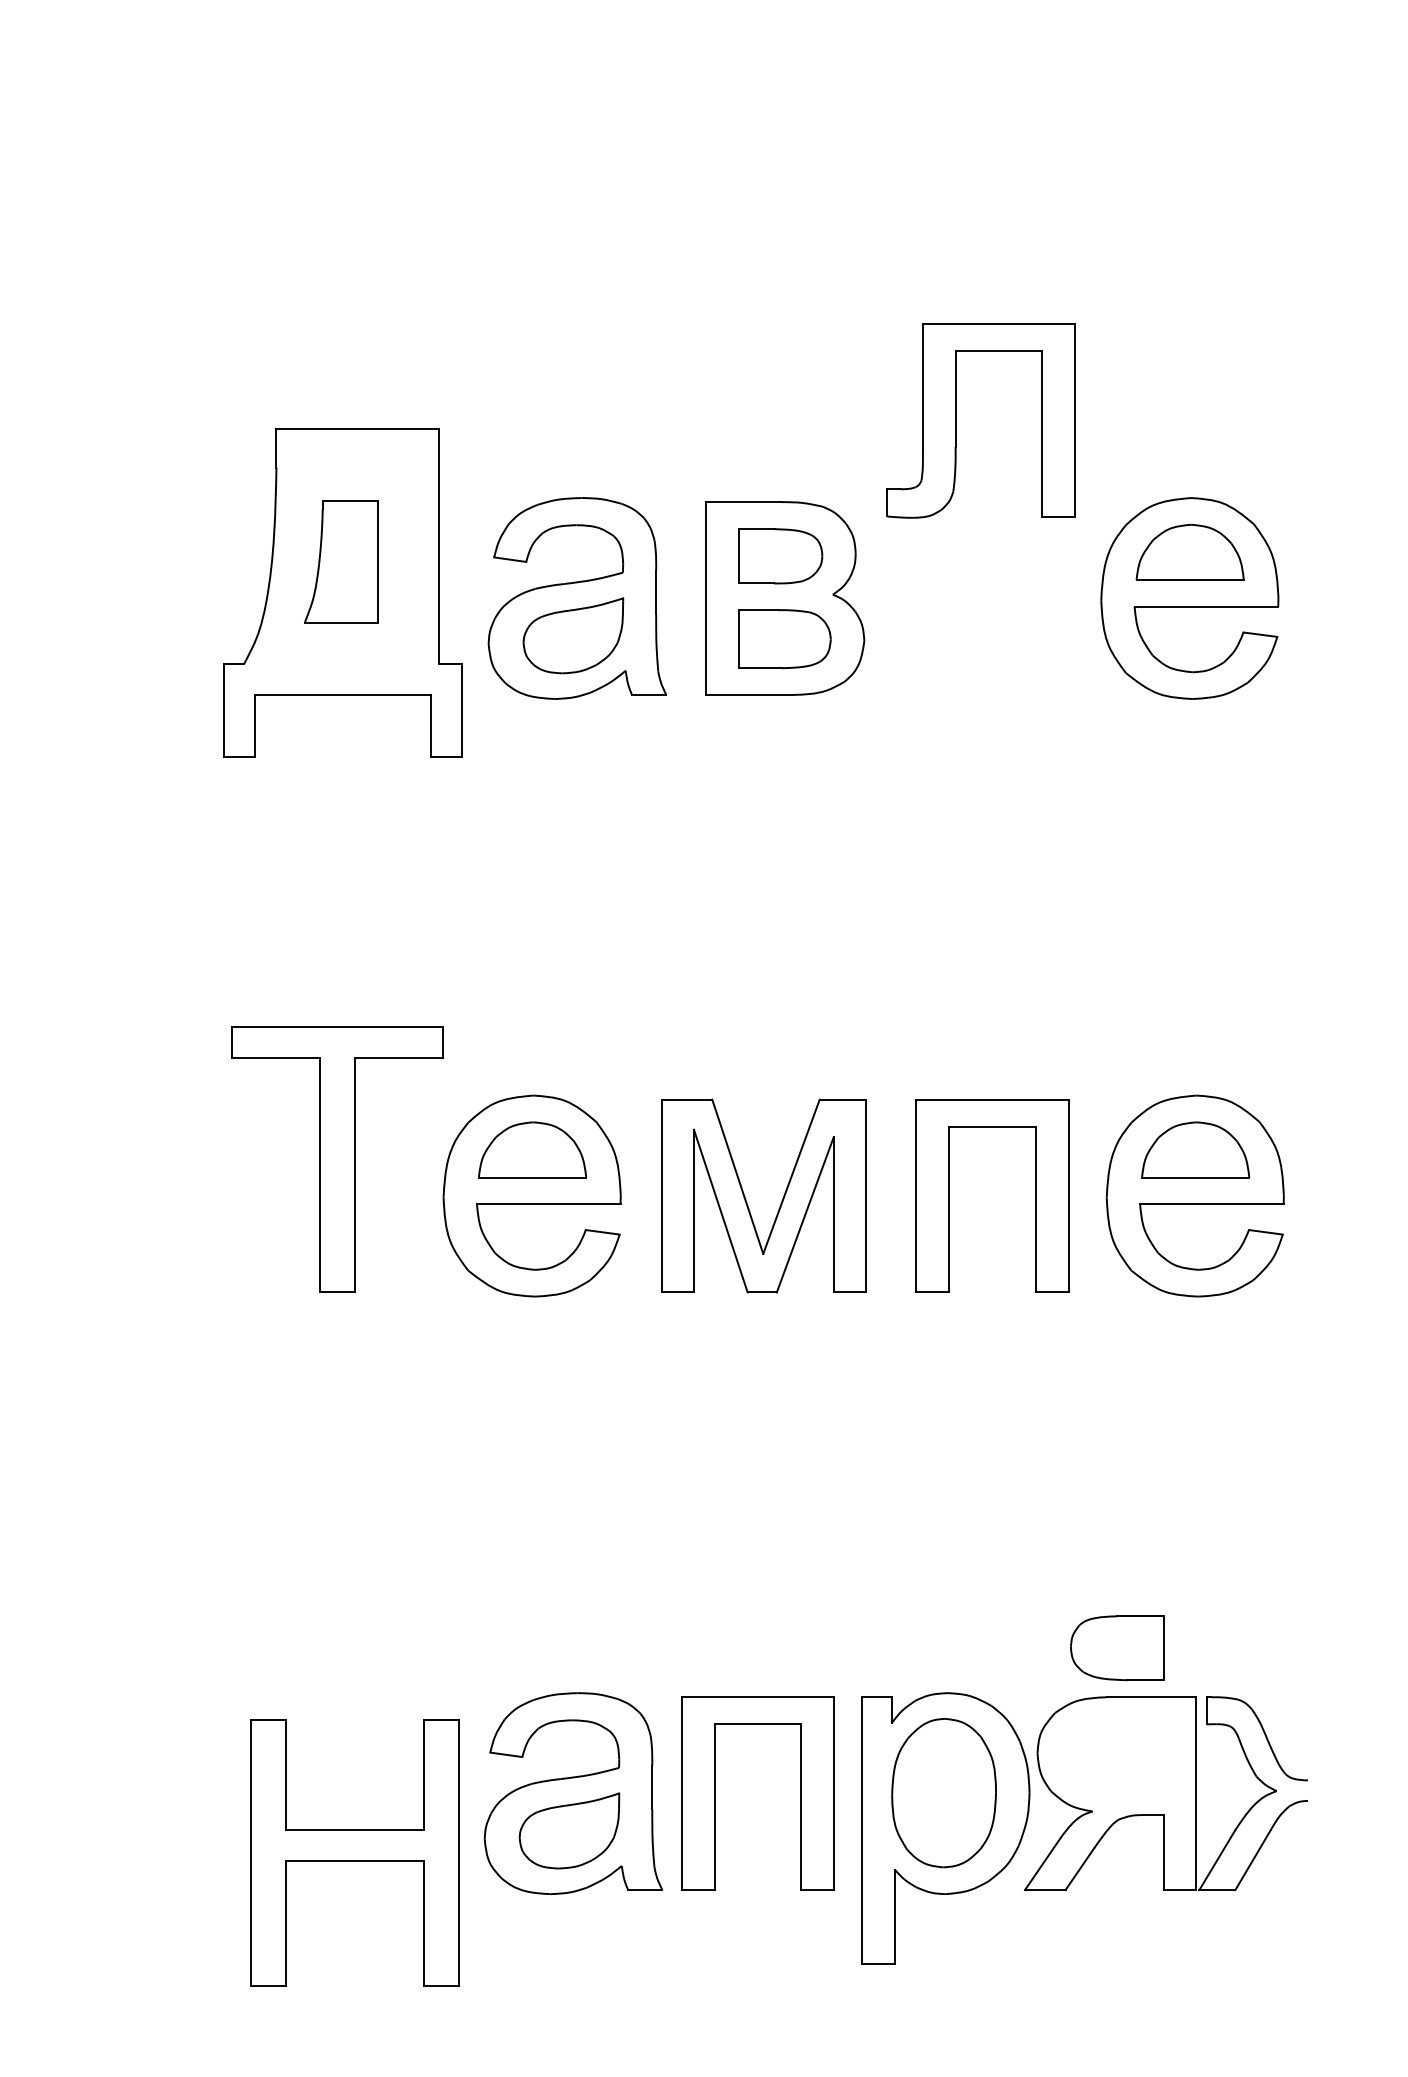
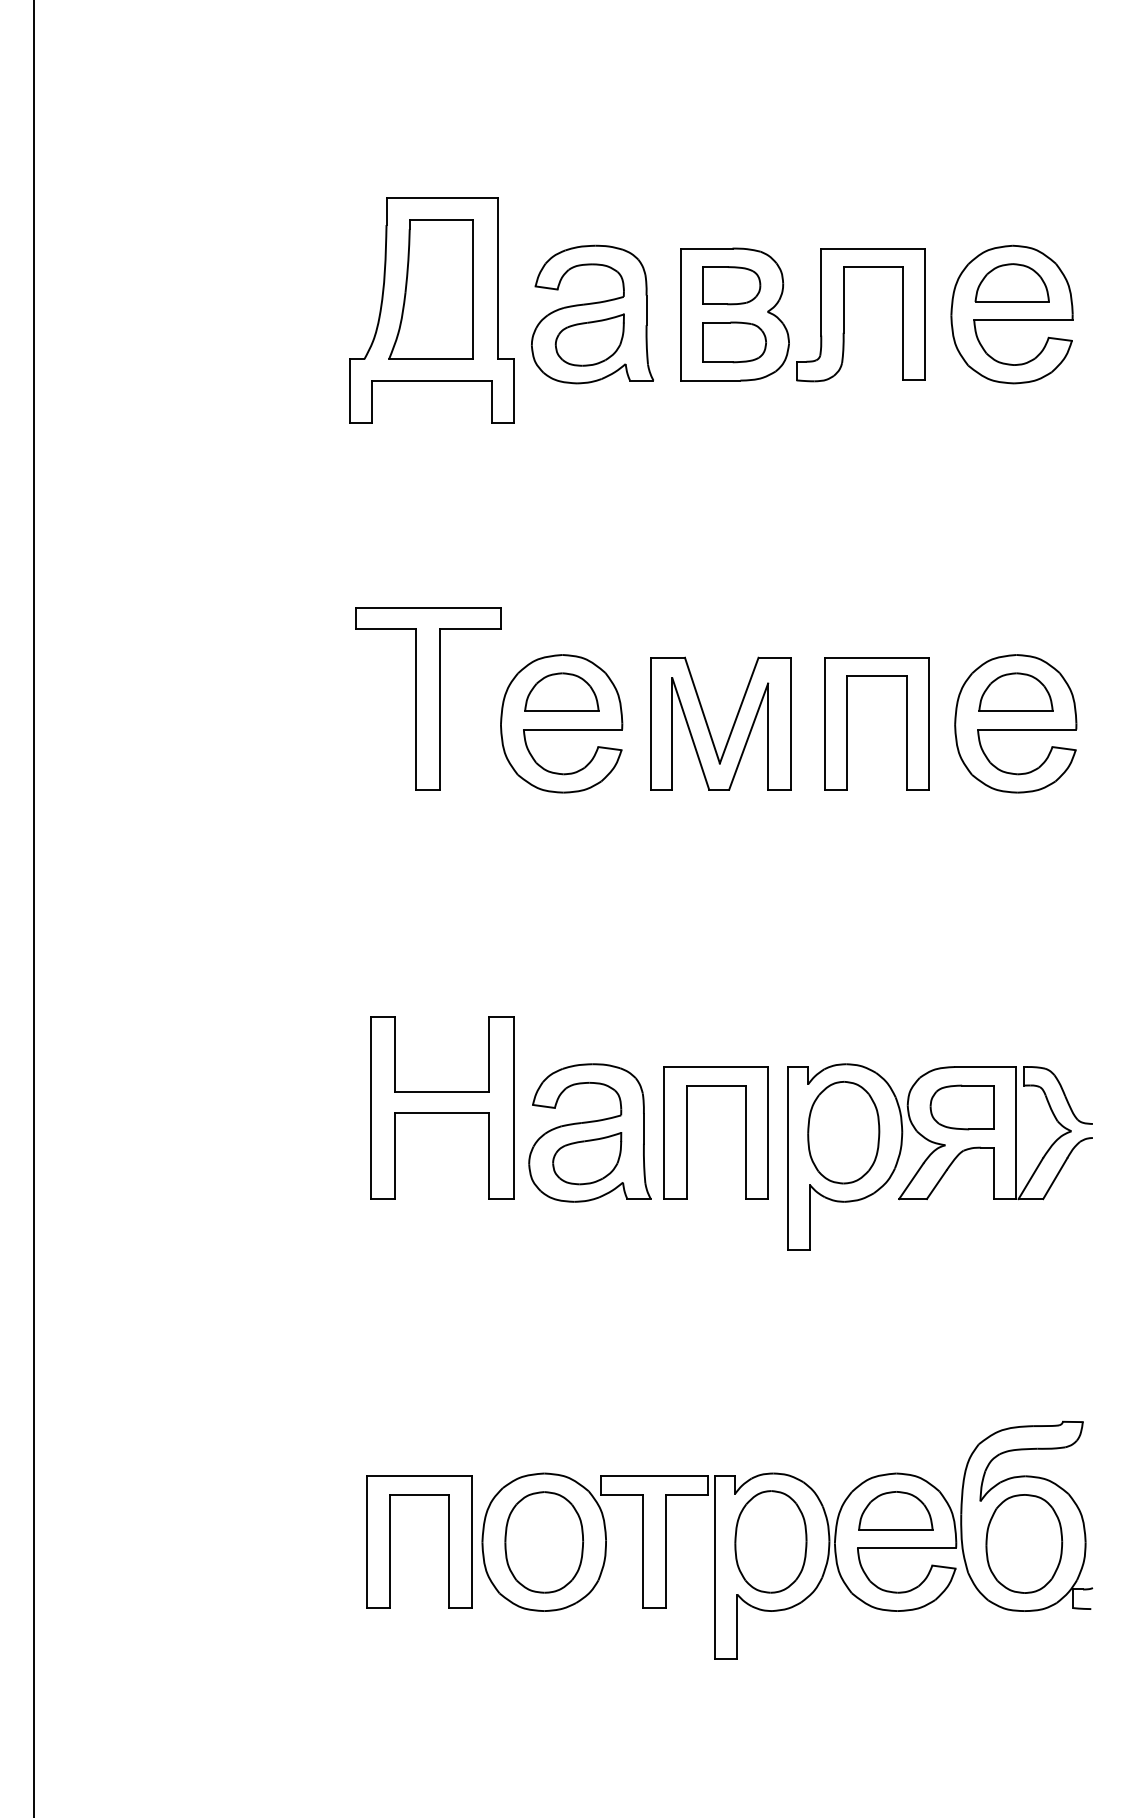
part: (956, 421) -> (844, 315), moved
part: (340, 561) -> (430, 289), size x1.67
part: (1116, 1648) -> (961, 1107), moved
part: (355, 1852) -> (442, 1107), moved

